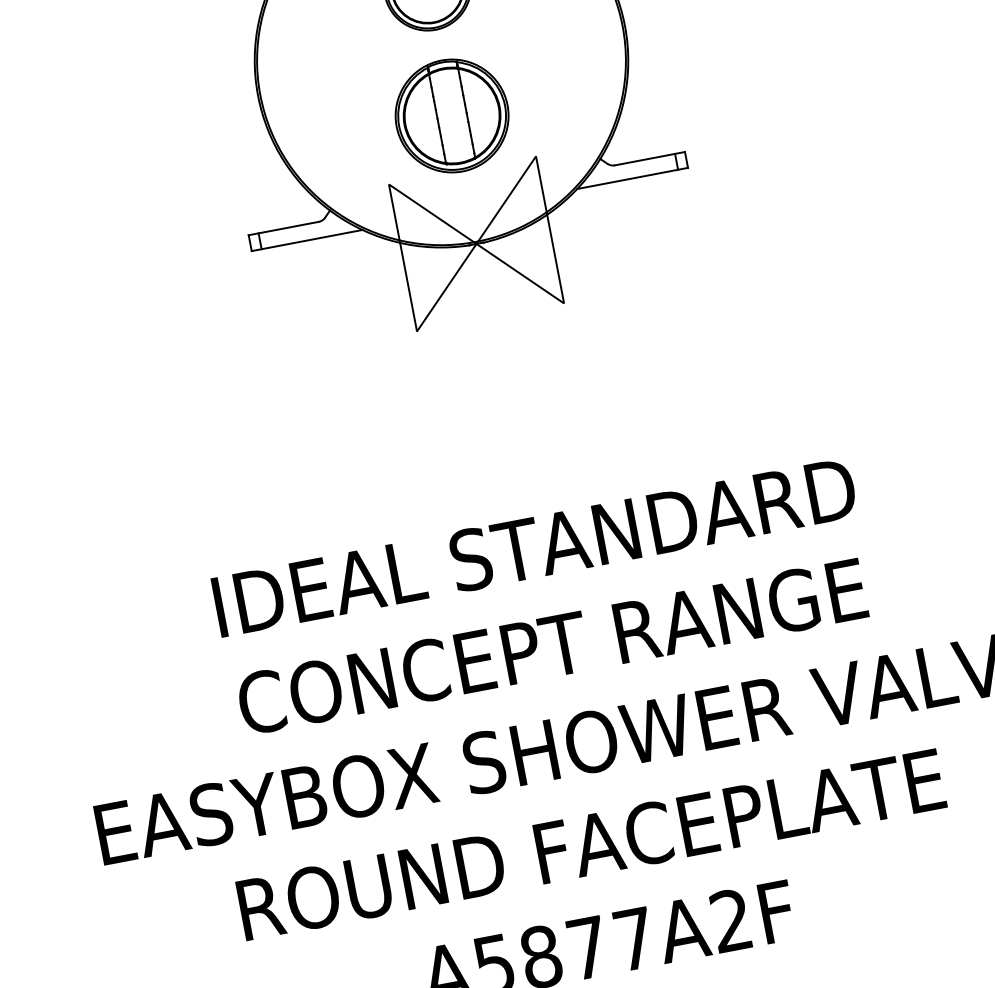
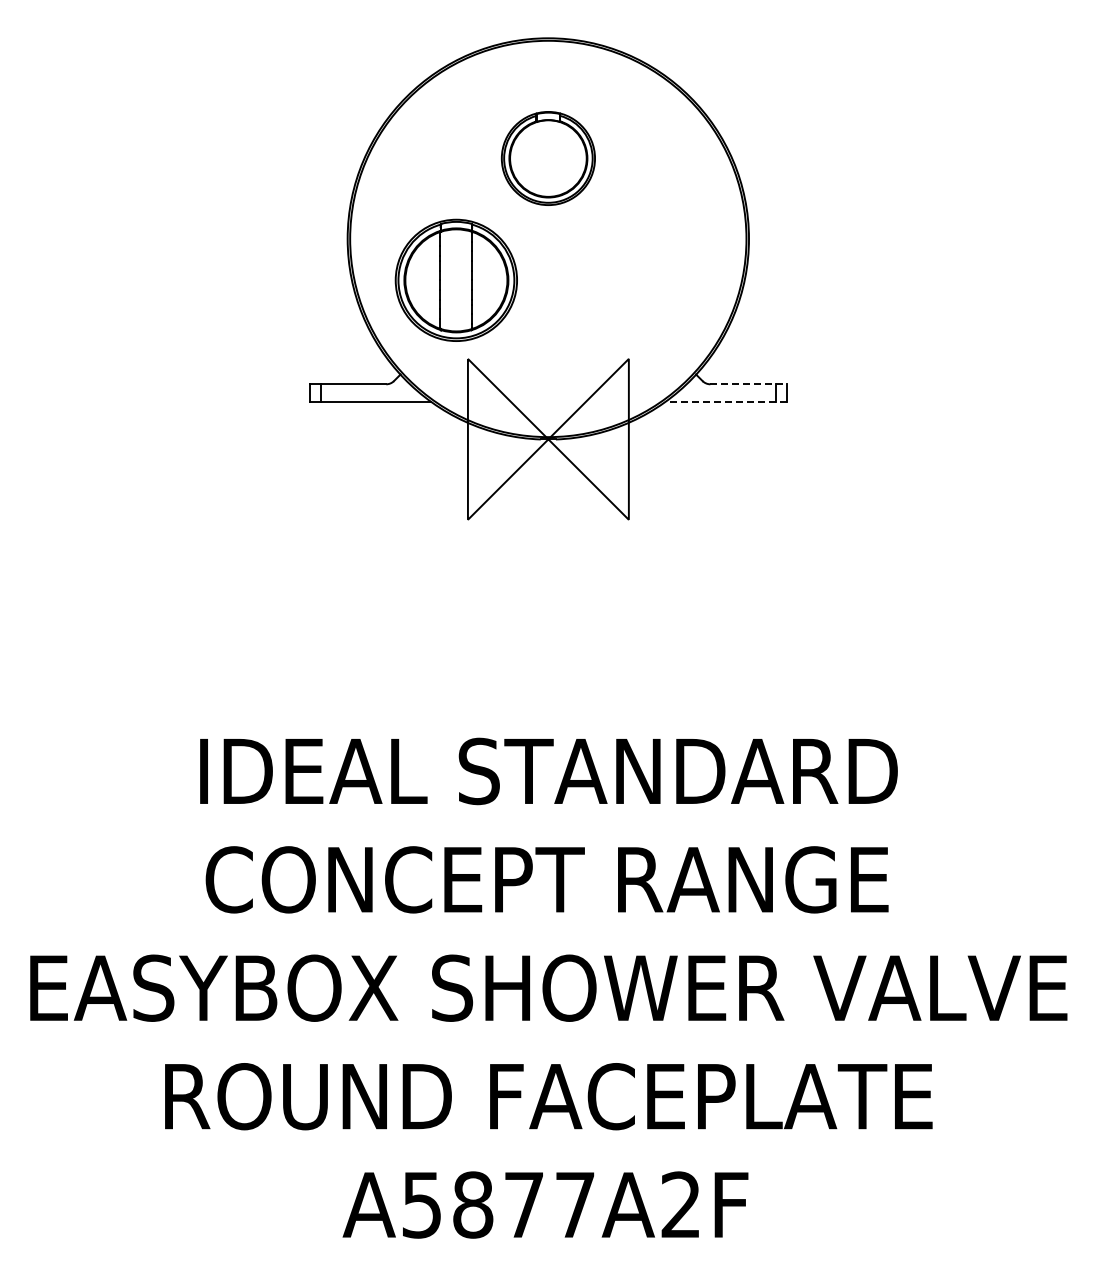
part: (451, 115) -> (455, 279), moved
line: (650, 158) -> (749, 384), solid -> dashed
line: (632, 178) -> (726, 401), solid -> dashed

